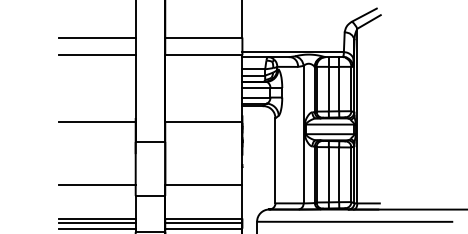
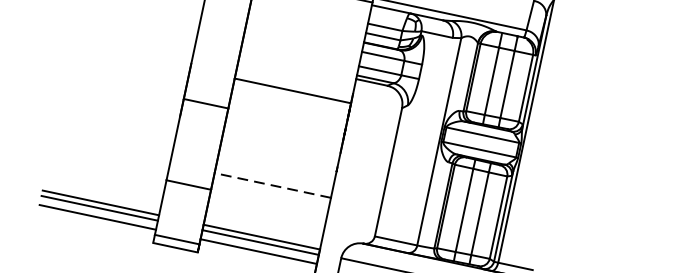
line: (96, 122) -> (130, 57), removed
line: (96, 184) -> (111, 150), removed
line: (203, 184) -> (272, 184), solid -> dashed

